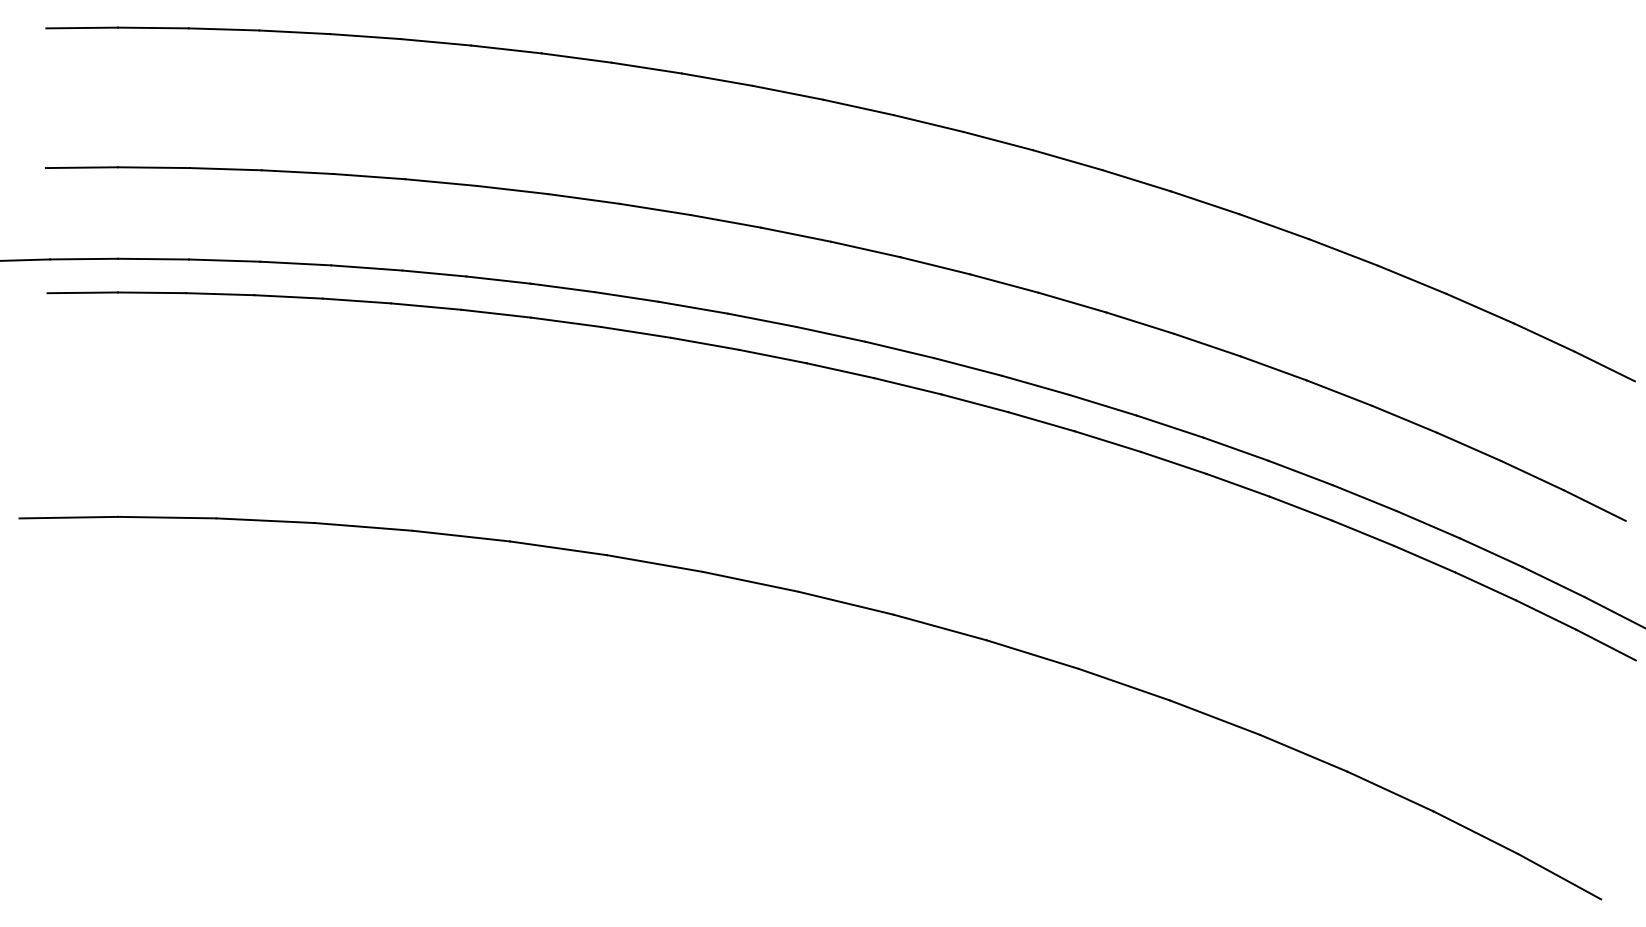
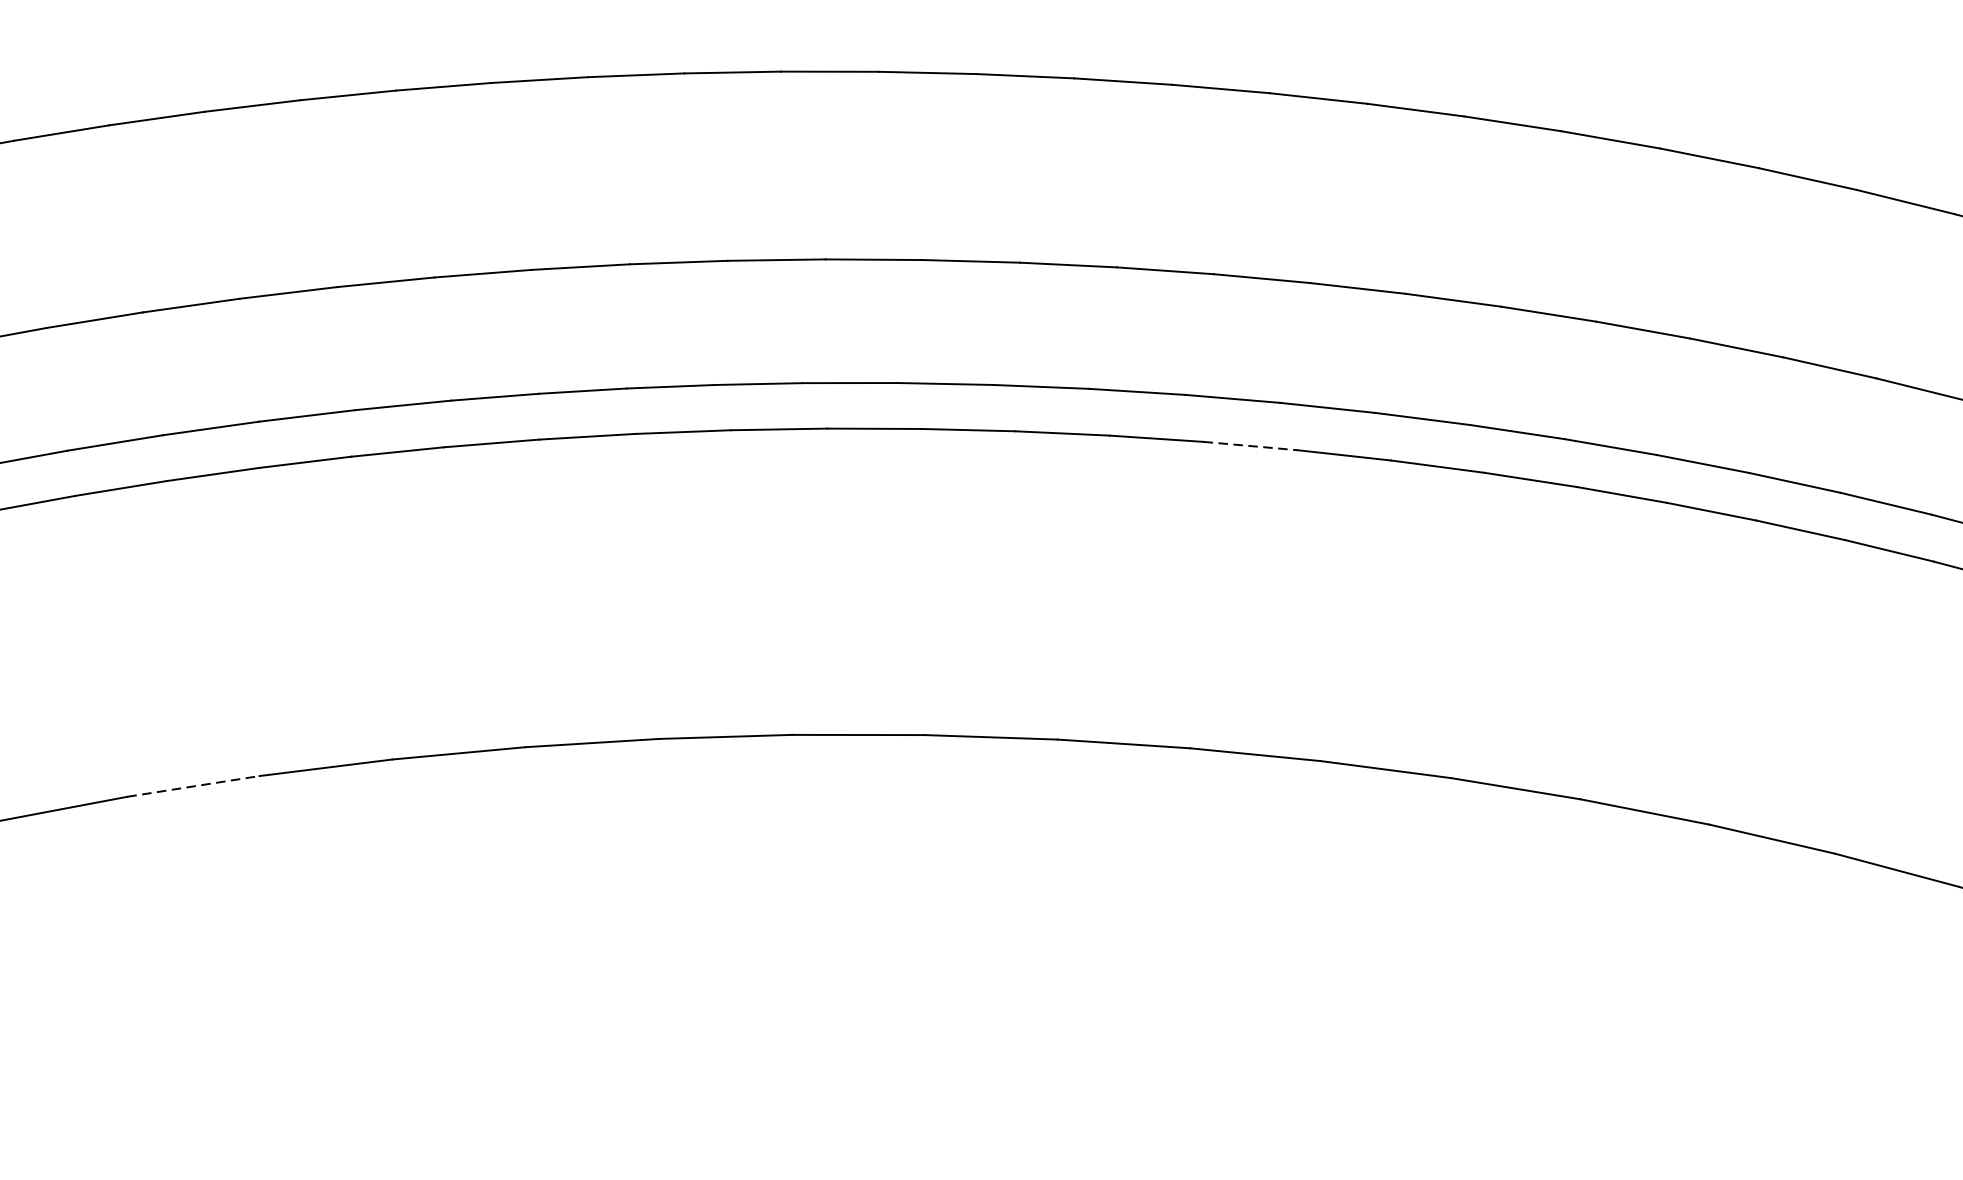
line: (975, 403) -> (1251, 446), solid -> dashed
line: (167, 517) -> (193, 786), solid -> dashed

